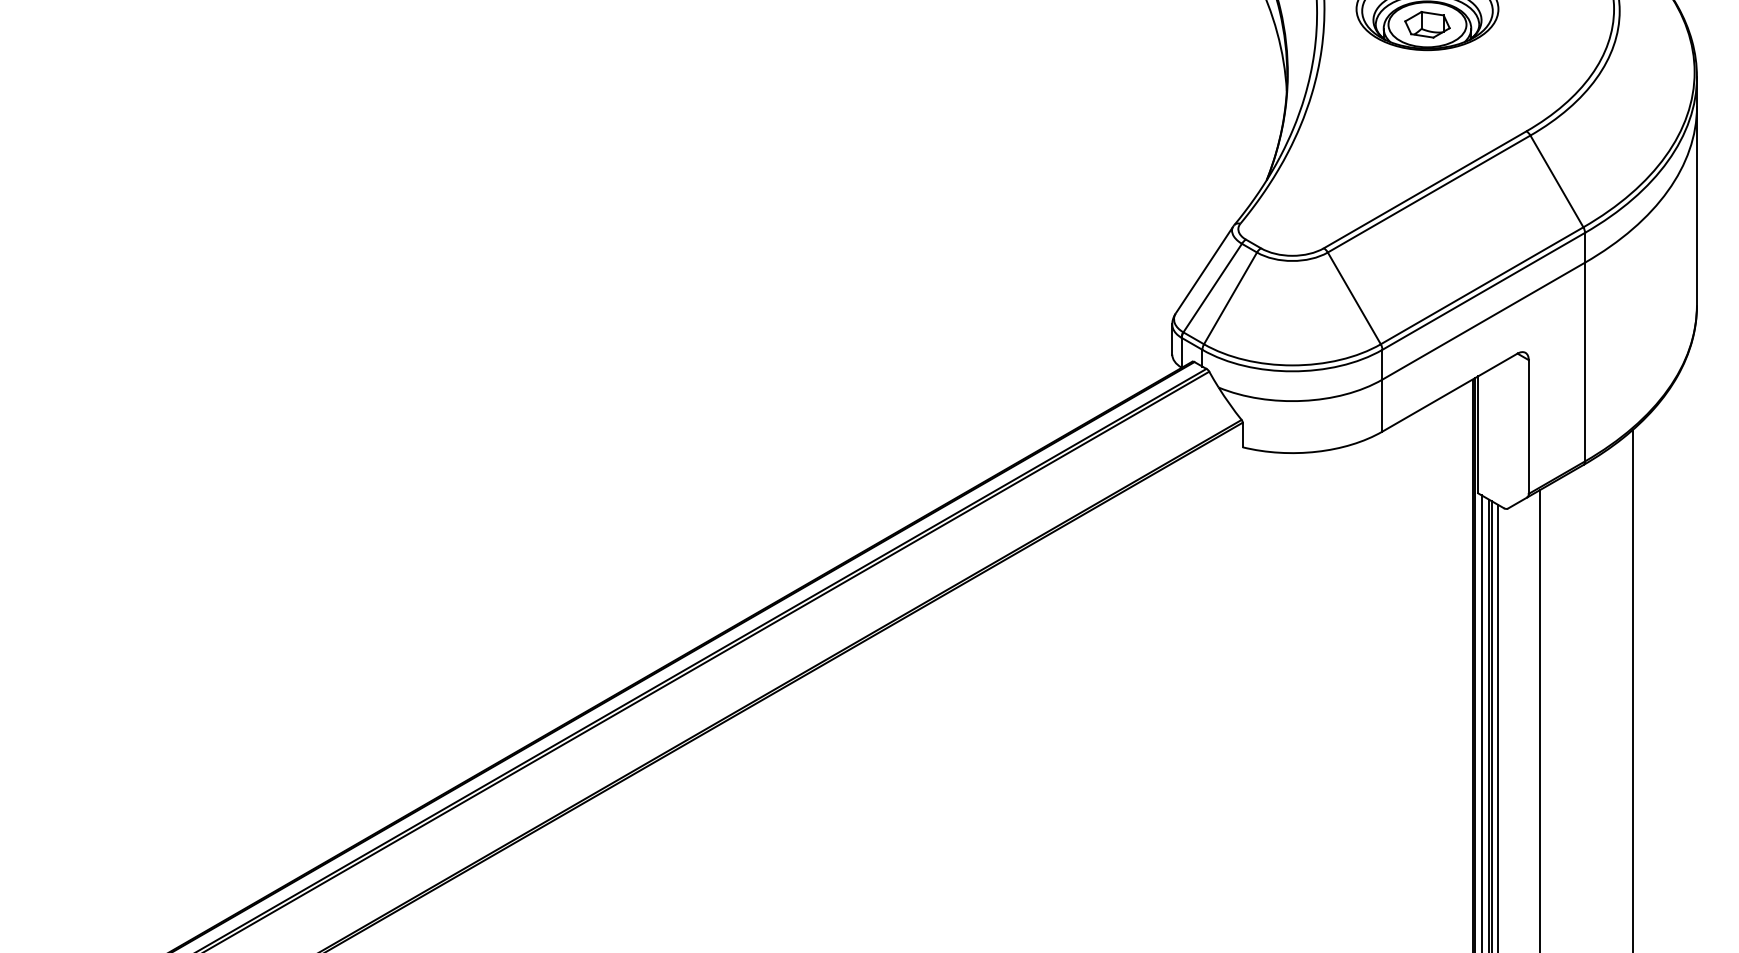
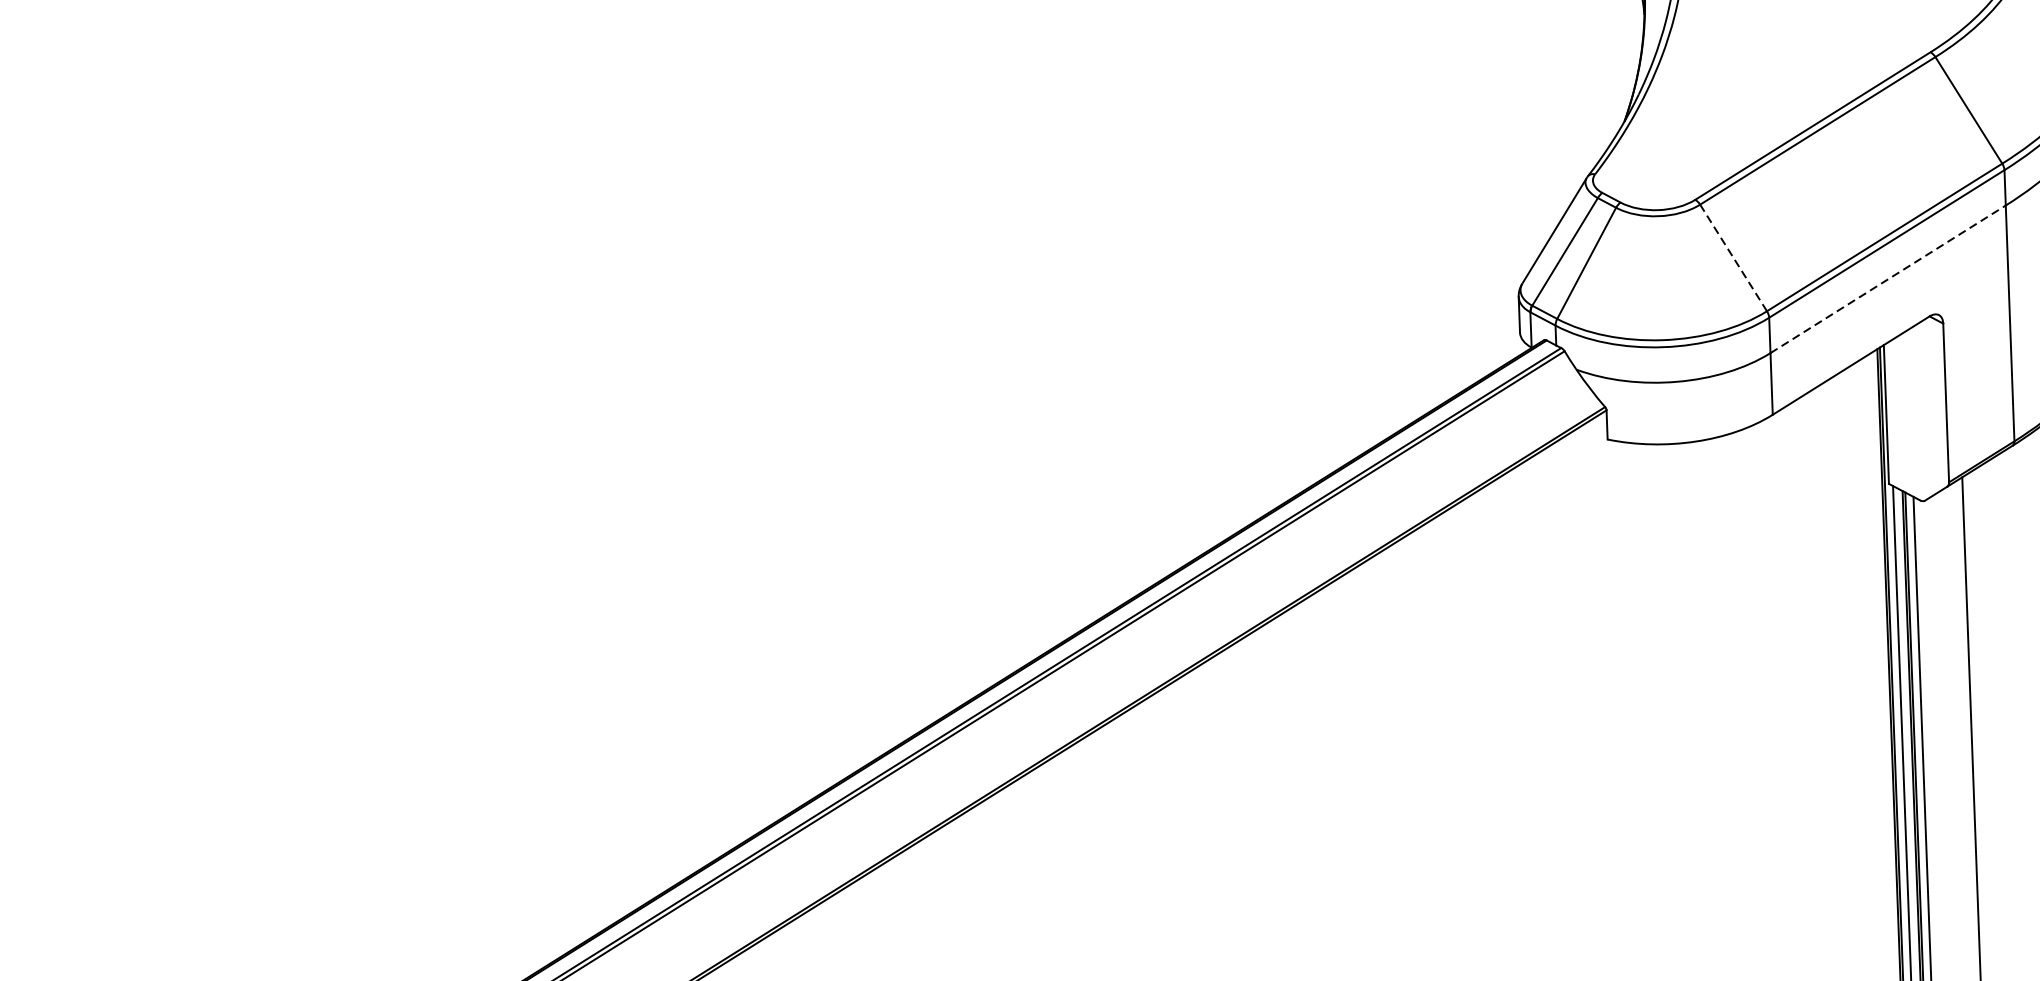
line: (1354, 298) -> (1733, 258), solid -> dashed
line: (1483, 321) -> (1887, 279), solid -> dashed

